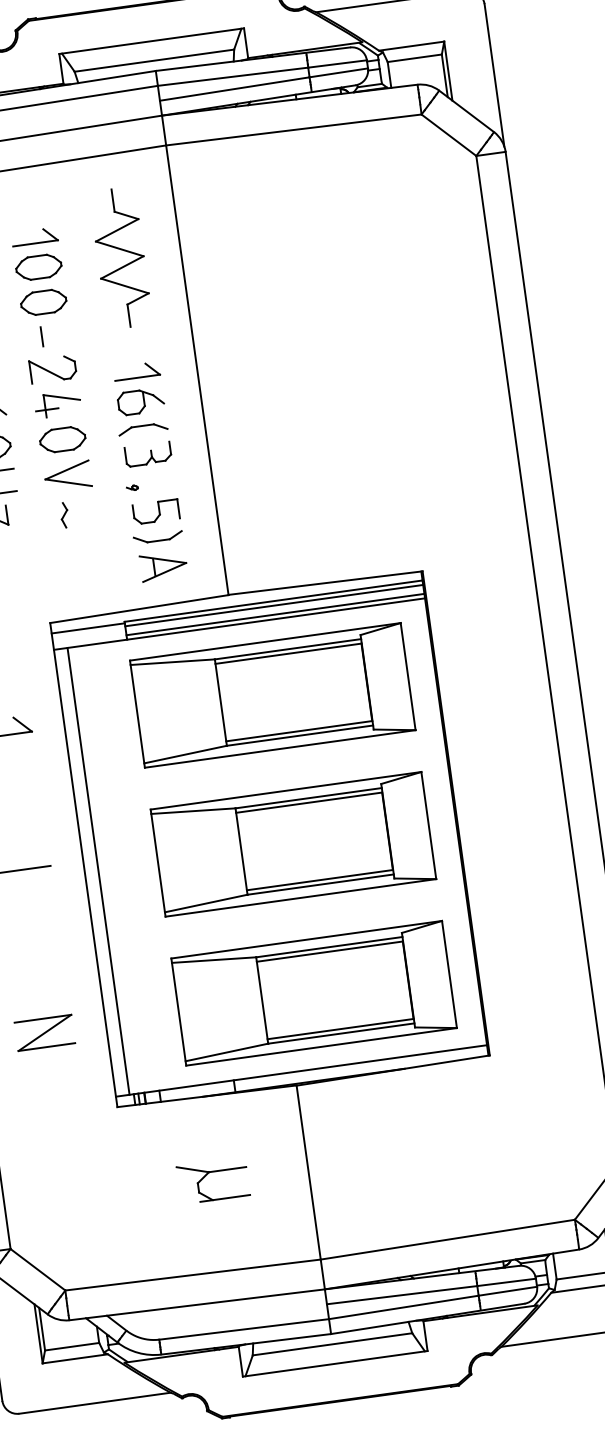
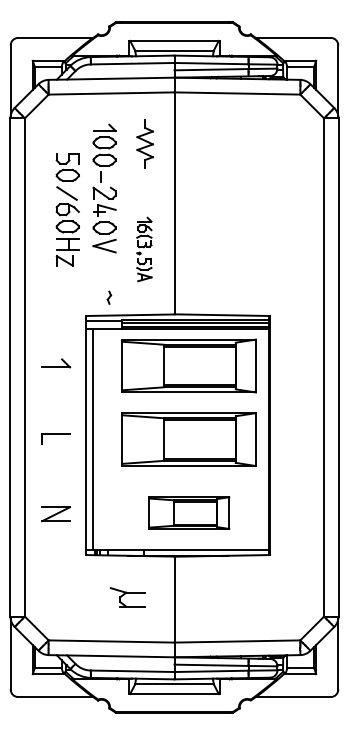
part: (121, 257) -> (145, 143), size x0.7
part: (149, 471) -> (144, 249), size x0.6
part: (64, 514) -> (109, 297), moved
part: (312, 992) -> (188, 512), size x0.6

